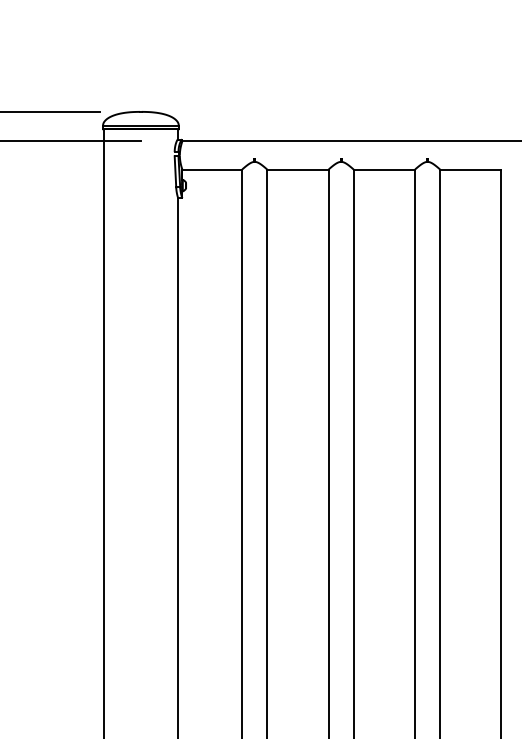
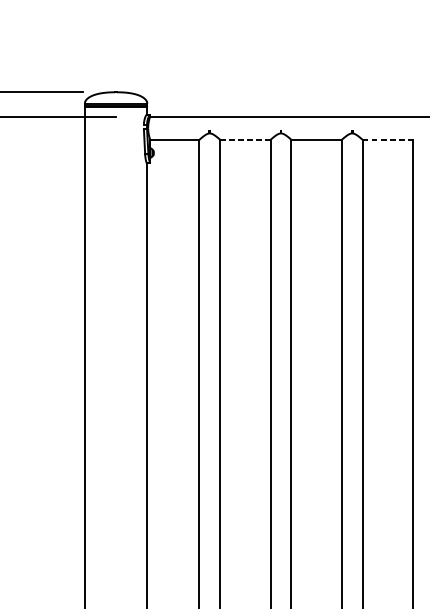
line: (297, 169) -> (245, 139), solid -> dashed
line: (470, 169) -> (387, 139), solid -> dashed

